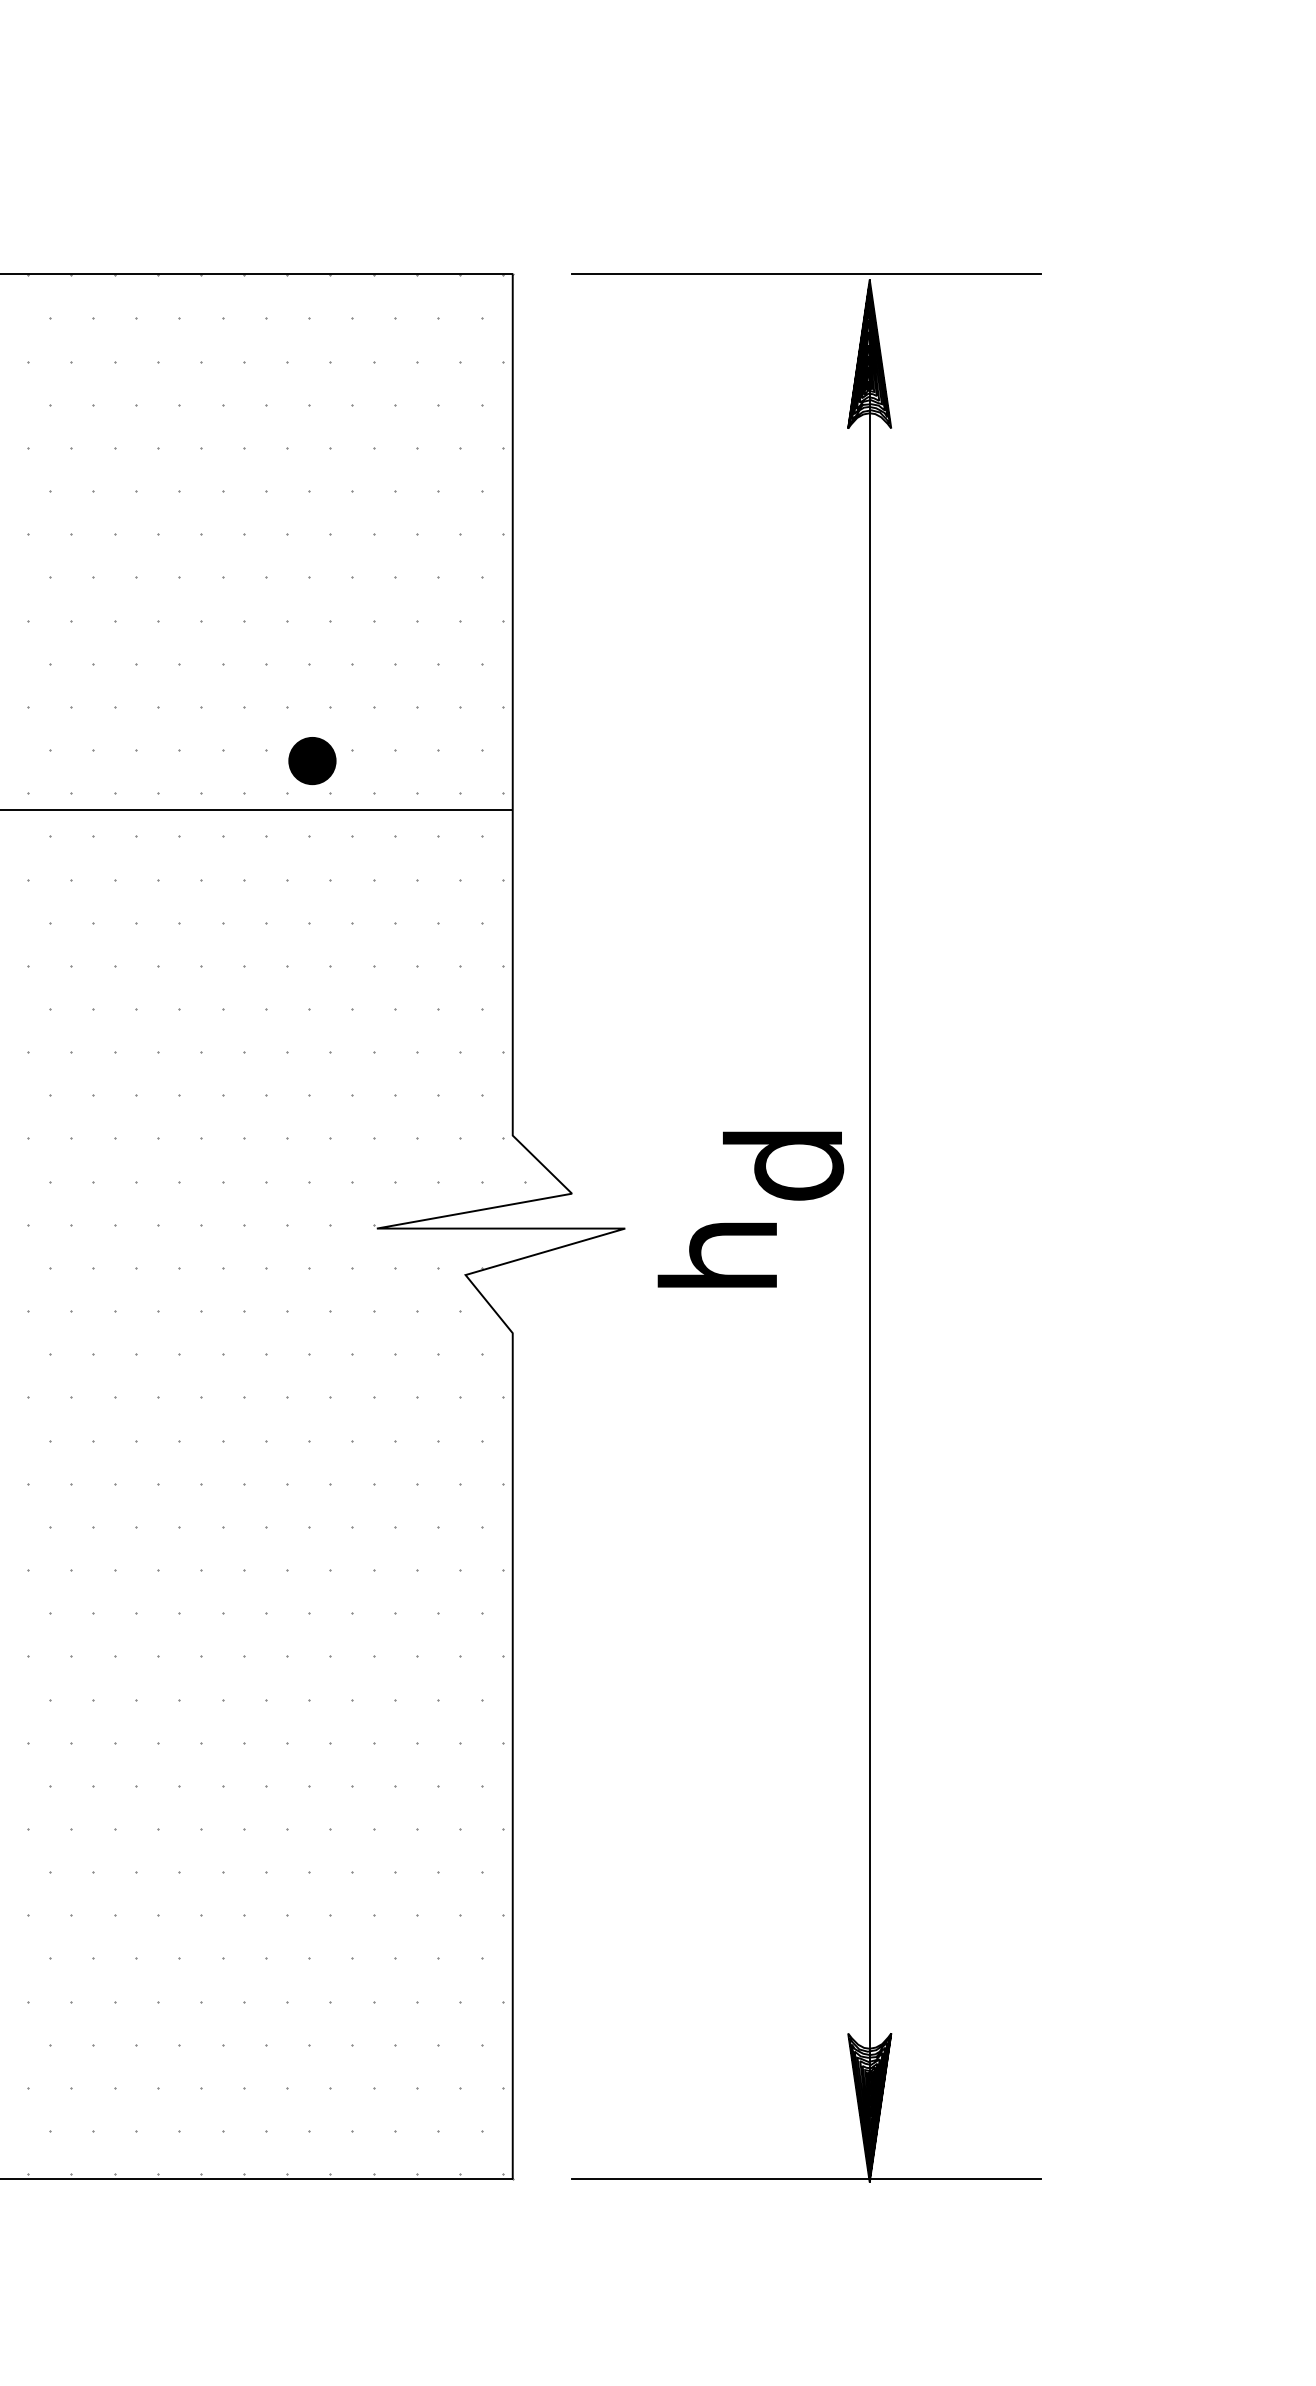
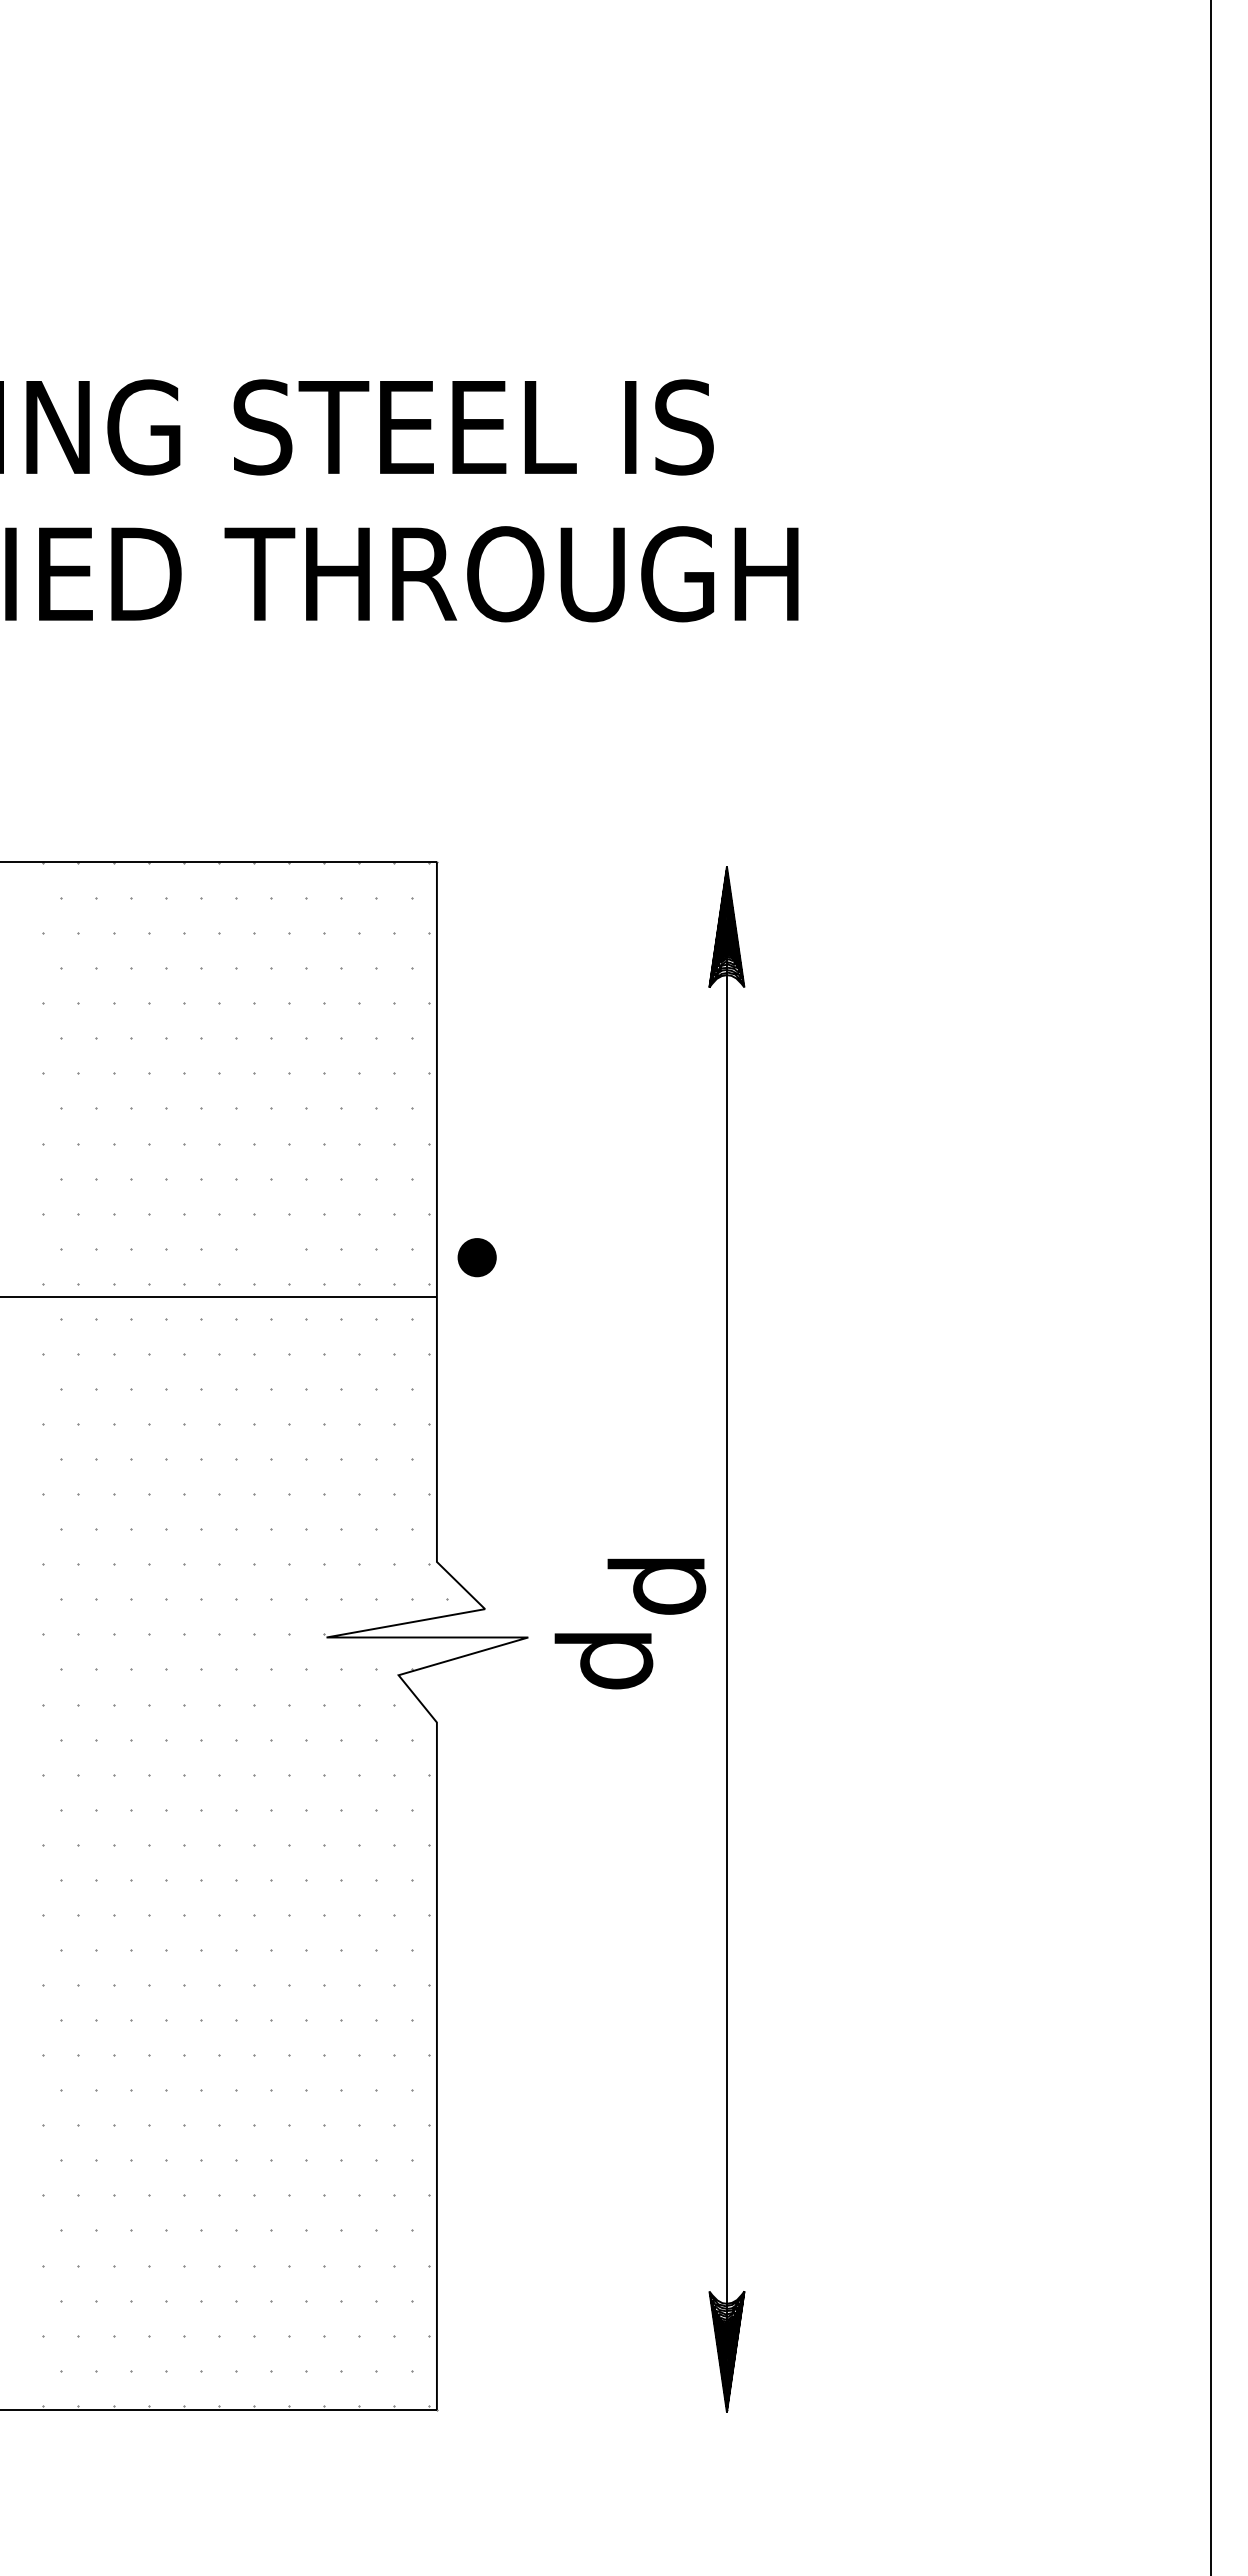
line: (806, 274) -> (675, 862), removed
part: (311, 760) -> (476, 1257), moved
text: (717, 1256) -> (603, 1660), h -> d
line: (806, 2178) -> (675, 2409), removed

